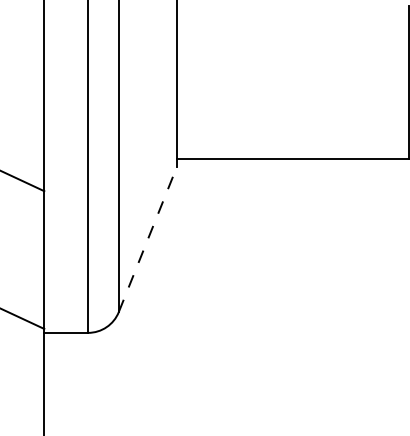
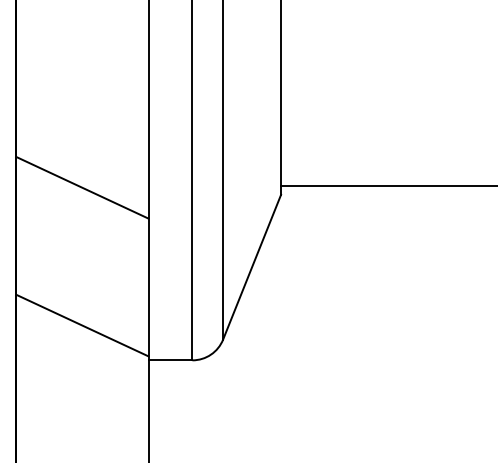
line: (148, 240) -> (252, 267), dashed -> solid

